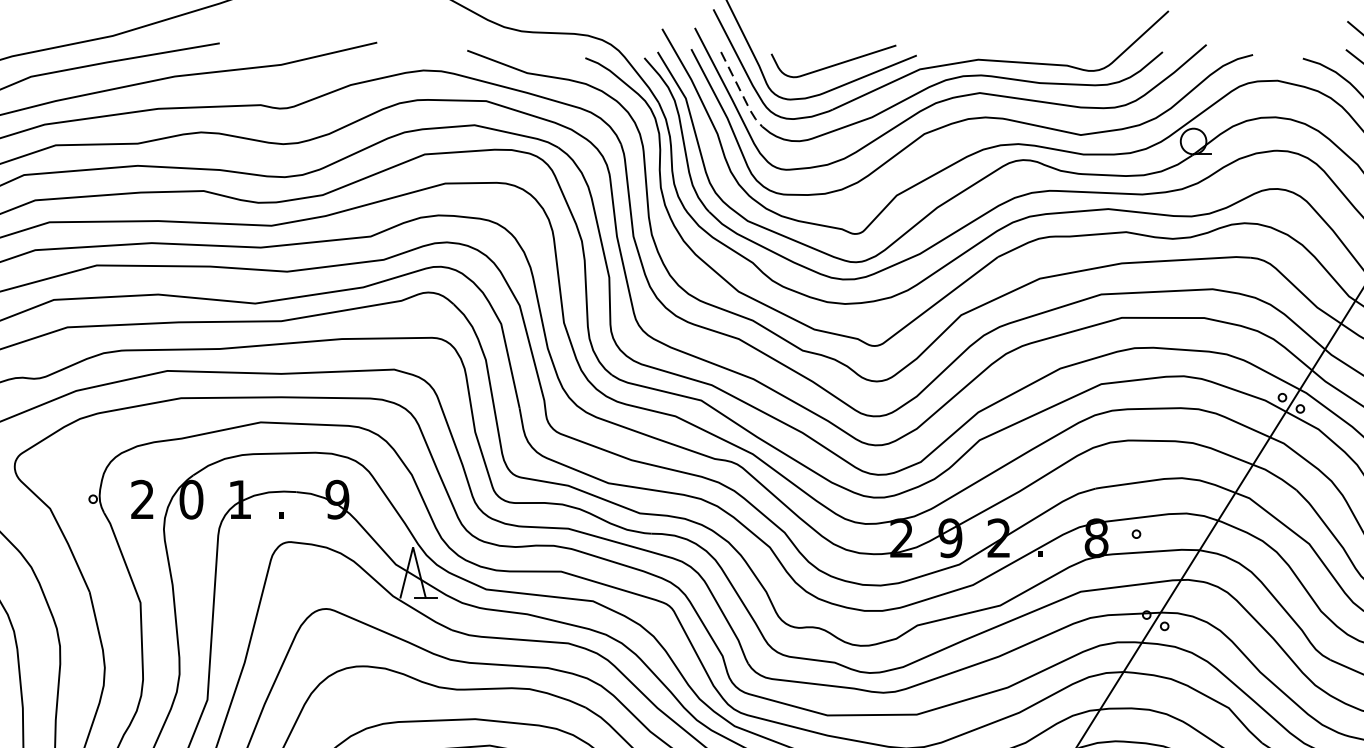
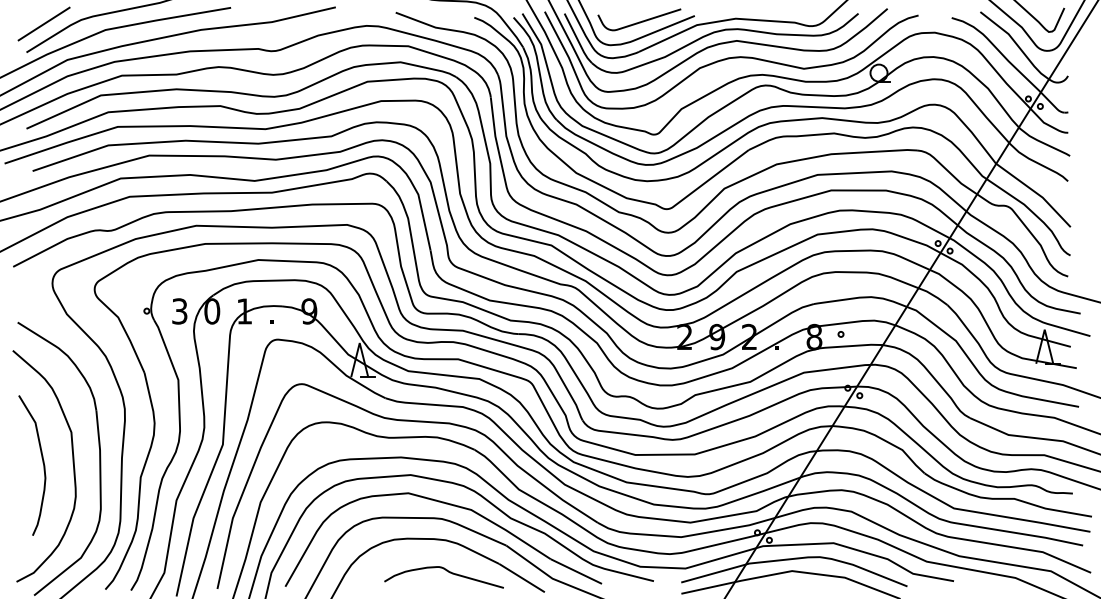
line: (740, 92) -> (577, 40), dashed -> solid
text: (142, 499) -> (179, 311), 2 -> 3

